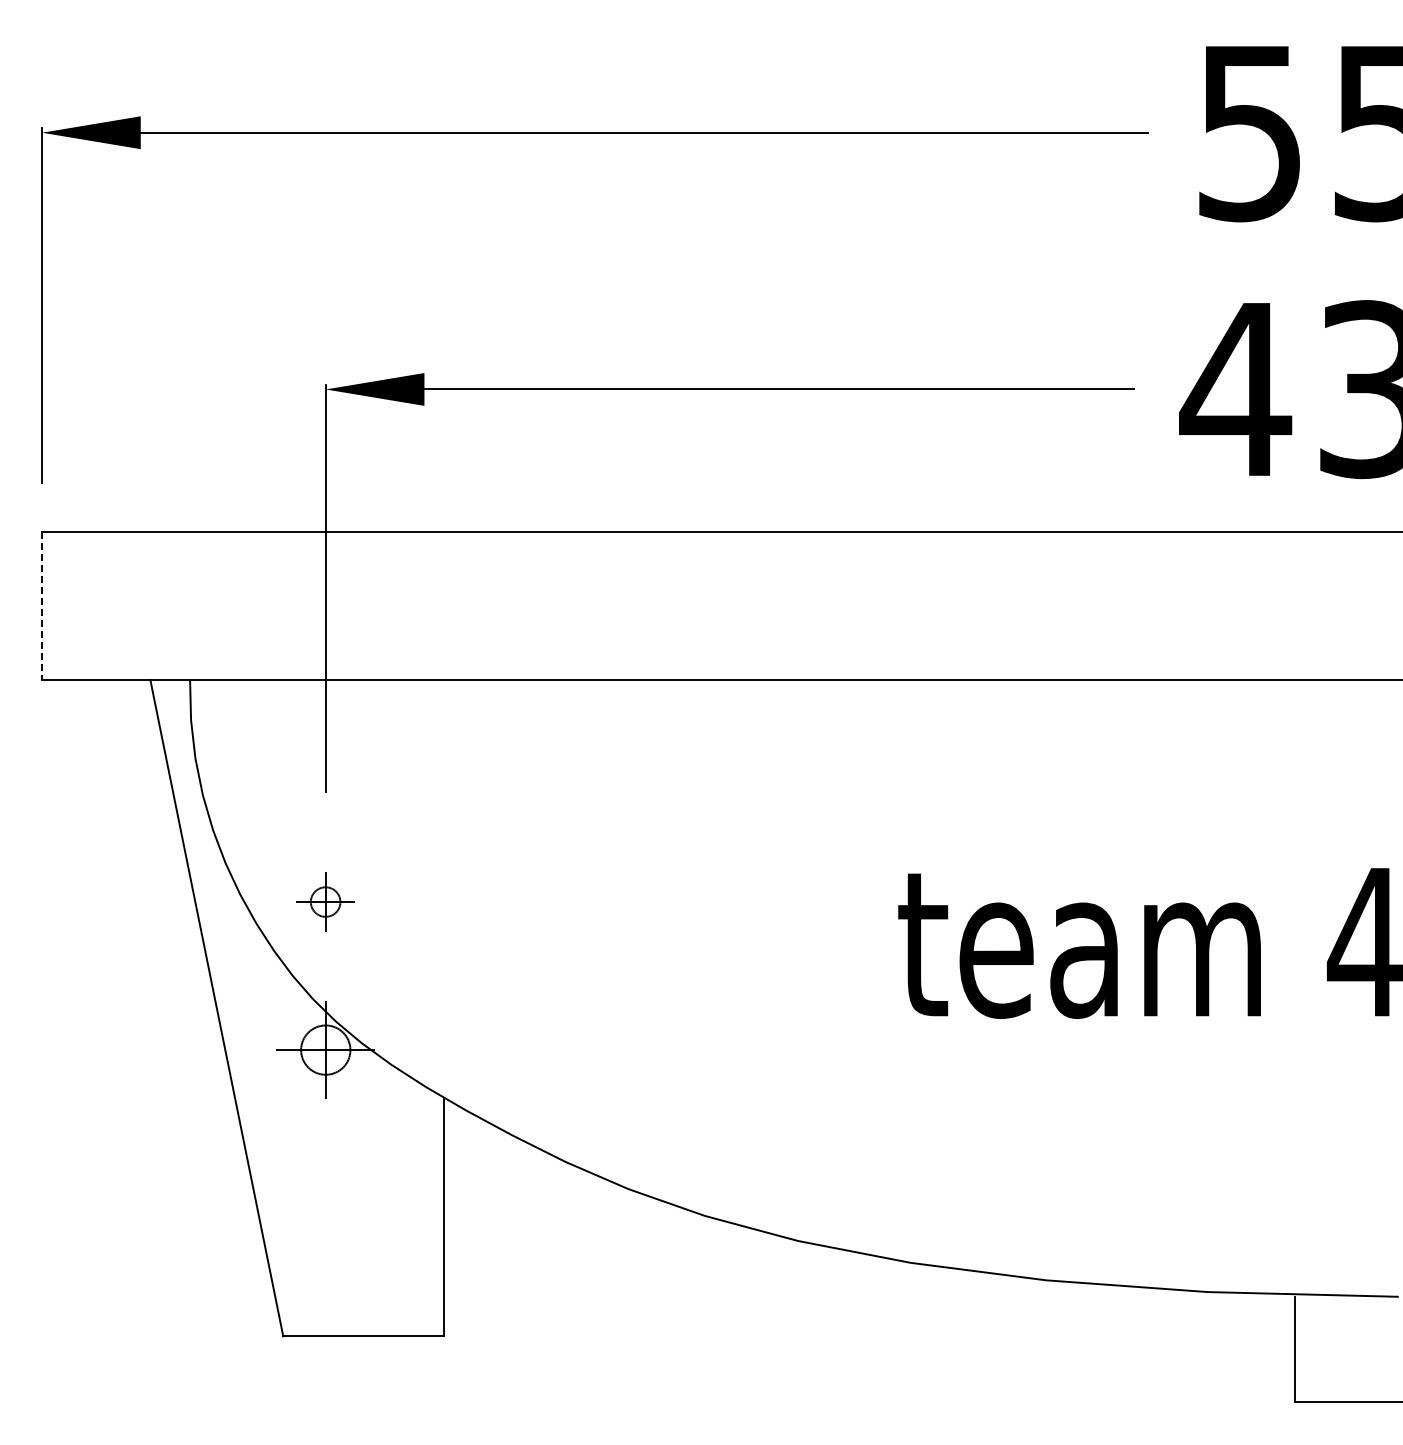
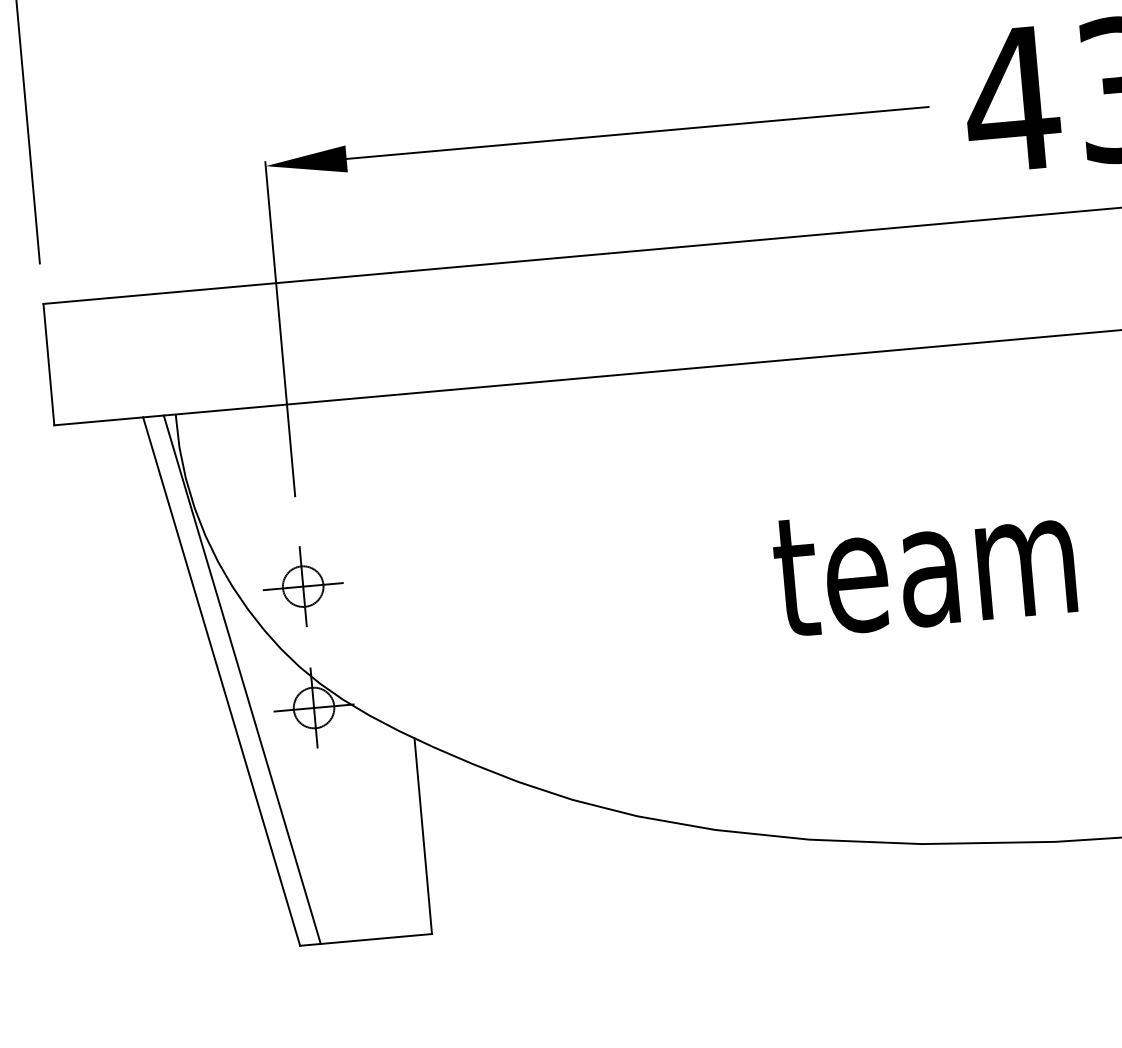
line: (42, 606) -> (49, 364), dashed -> solid
part: (325, 901) -> (302, 586), size x1.67
line: (241, 1008) -> (241, 680), added

